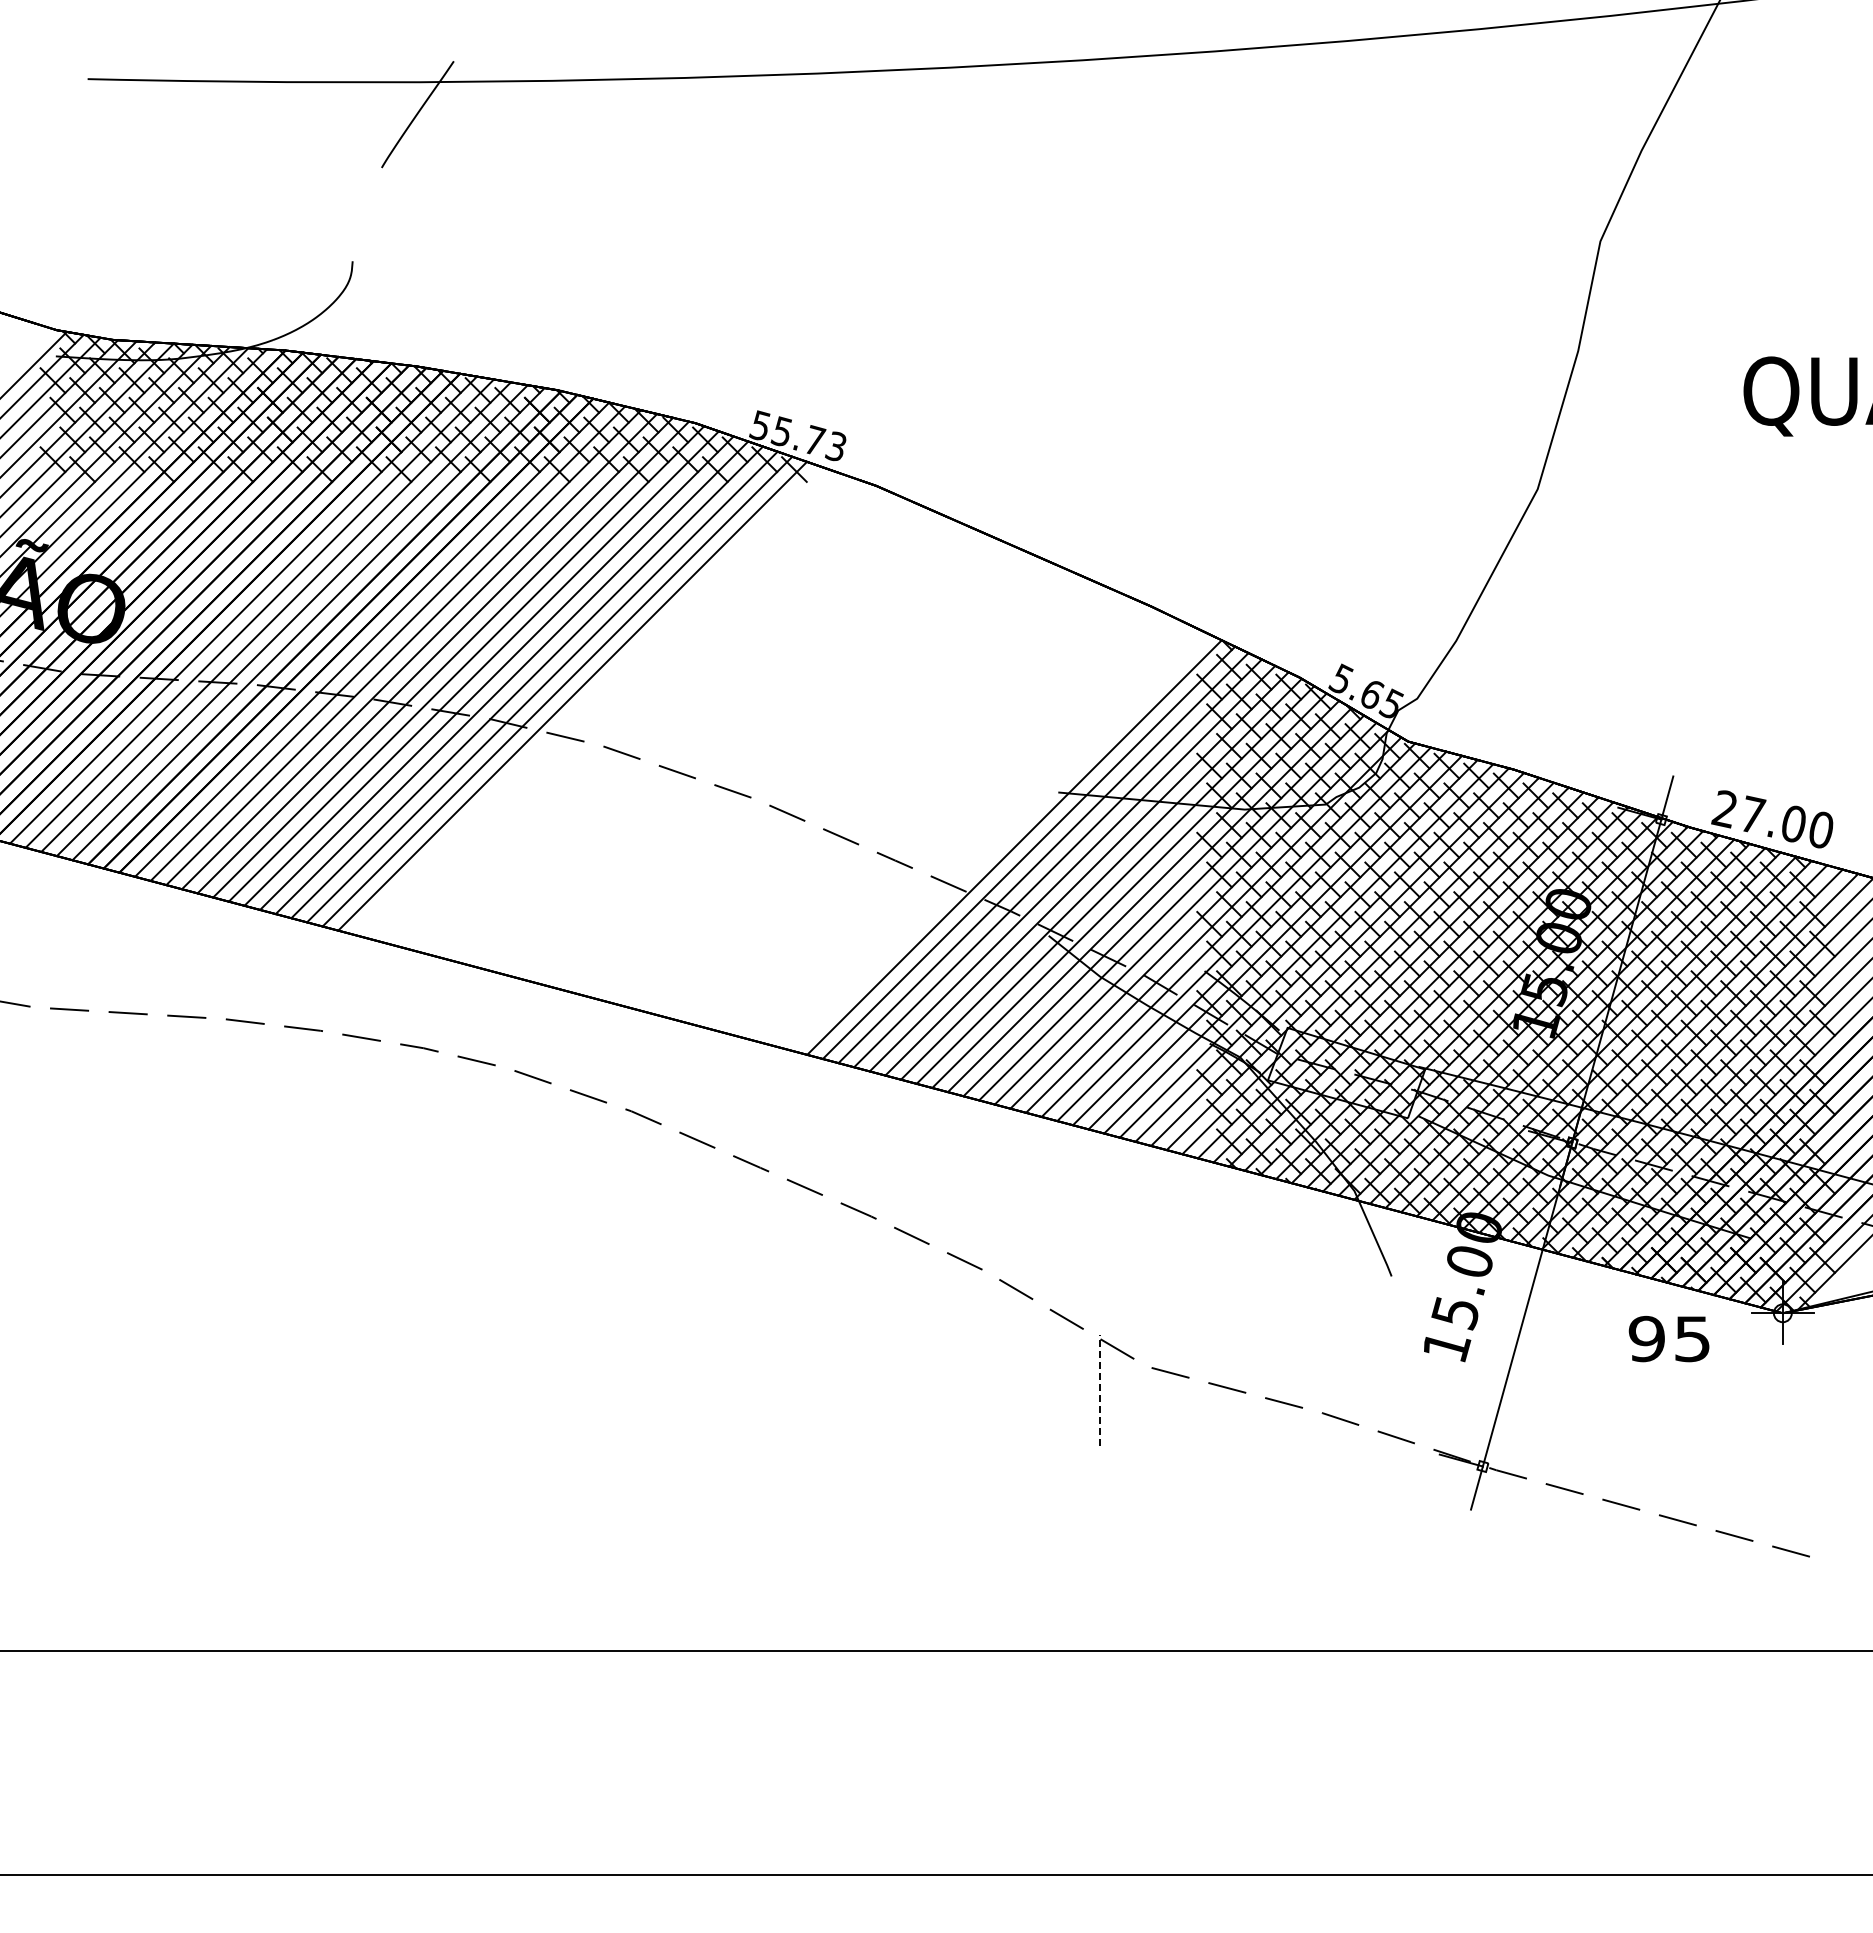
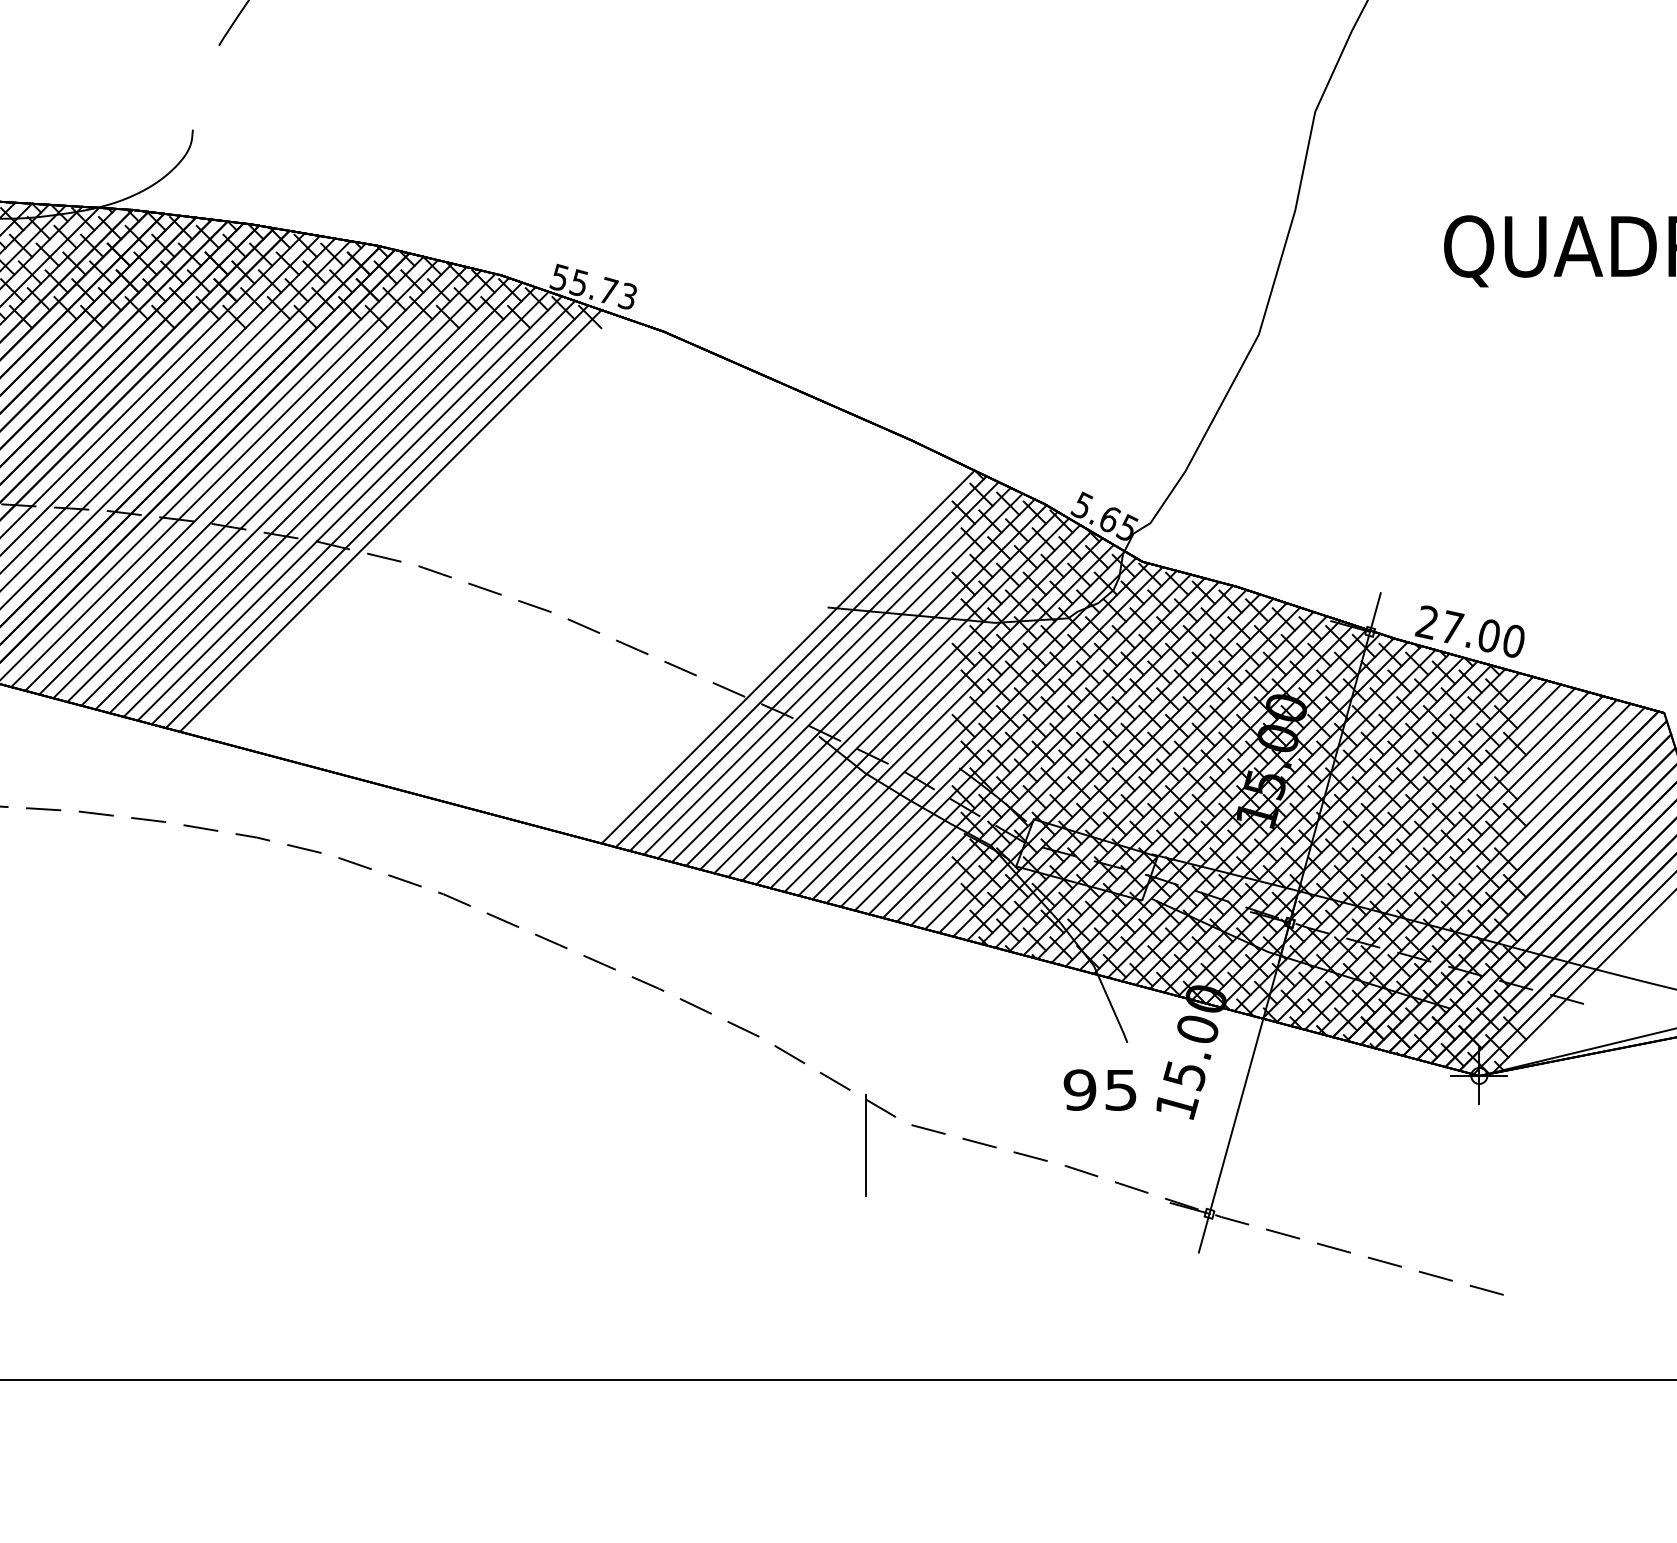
text: (1668, 1339) -> (1099, 1090), moved
line: (1100, 1390) -> (865, 1145), dashed -> solid

